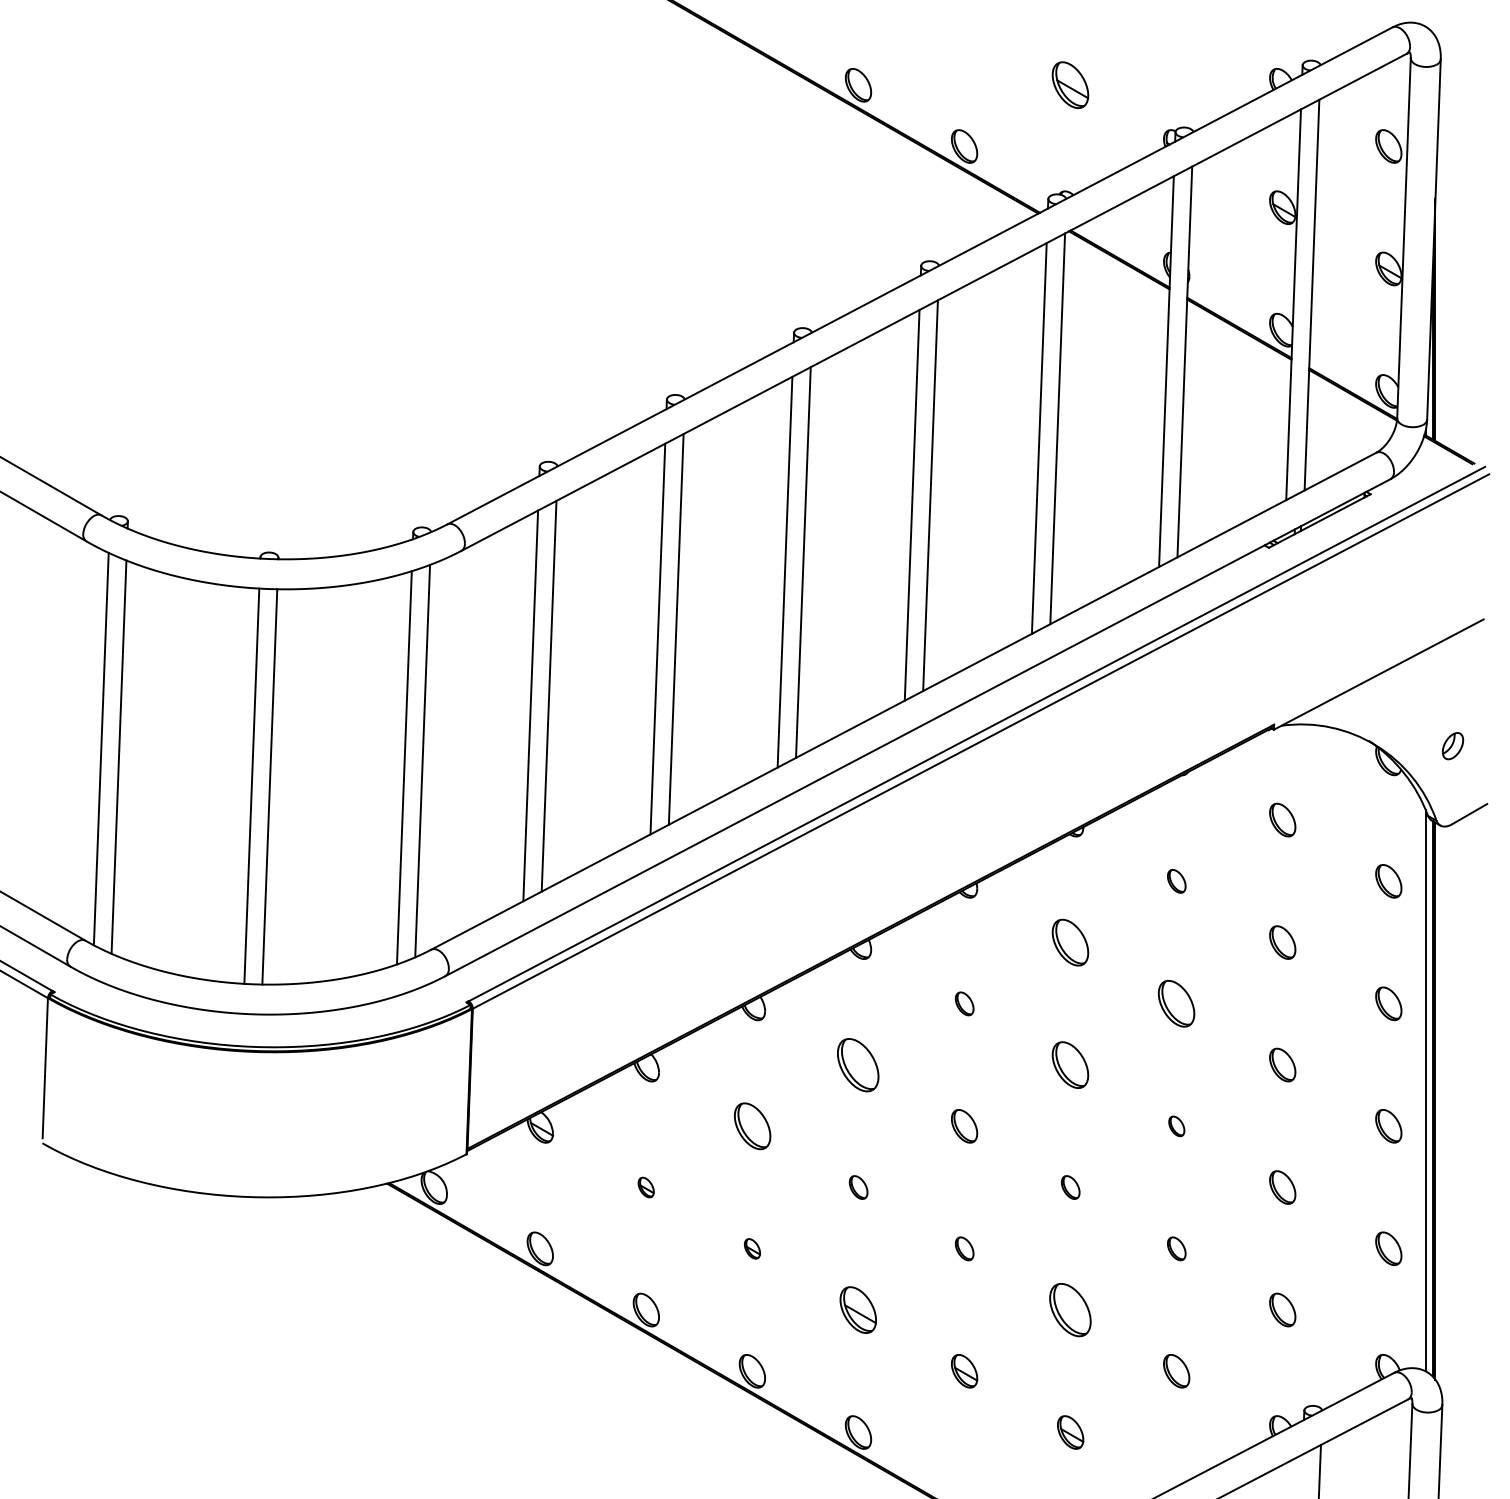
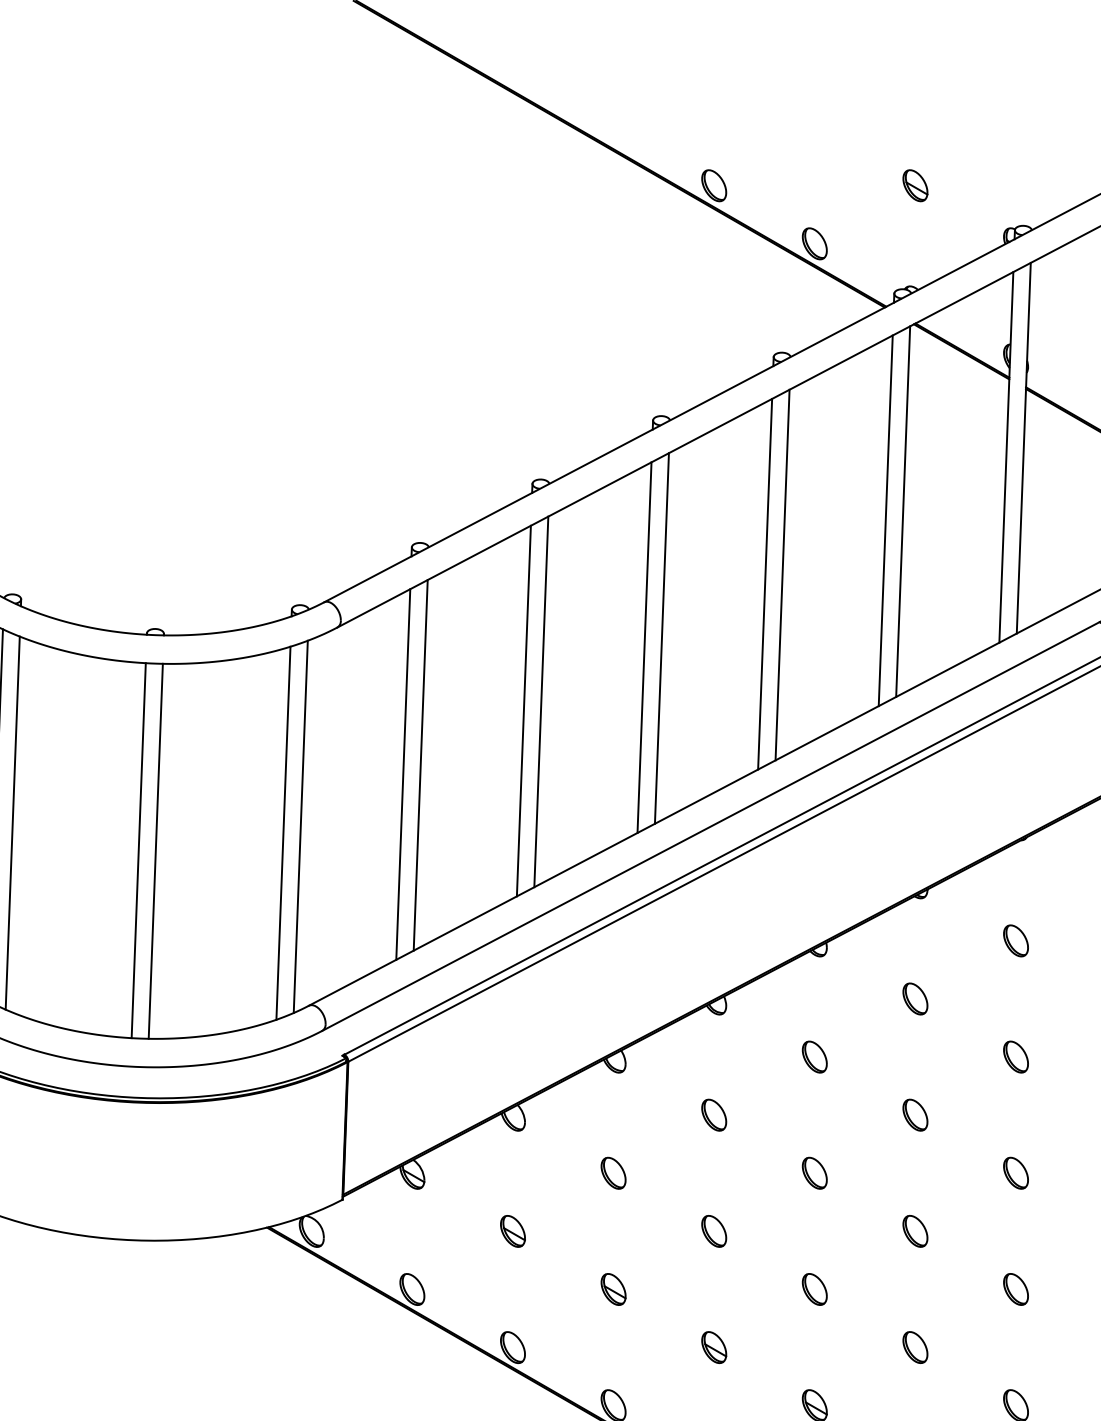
part: (1070, 85) -> (915, 185), size x0.71
part: (1176, 881) -> (1015, 941), size x1.43
part: (1070, 942) -> (915, 998), size x0.71
part: (964, 1003) -> (814, 1056), size x1.43
part: (1176, 1003) -> (1015, 1056), size x0.71
part: (858, 1064) -> (714, 1114), size x0.62
part: (1070, 1064) -> (915, 1114), size x0.71
part: (751, 1126) -> (612, 1173), size x0.71
part: (1176, 1126) -> (1015, 1173), size x1.67
part: (645, 1187) -> (512, 1231), size x1.67
part: (858, 1187) -> (714, 1231), size x1.43
part: (1070, 1187) -> (915, 1231), size x1.43
part: (752, 1248) -> (613, 1289), size x1.67
part: (964, 1248) -> (814, 1289), size x1.43
part: (1176, 1248) -> (1015, 1289), size x1.43
part: (858, 1309) -> (714, 1347), size x0.71
part: (1070, 1309) -> (915, 1347), size x0.62

